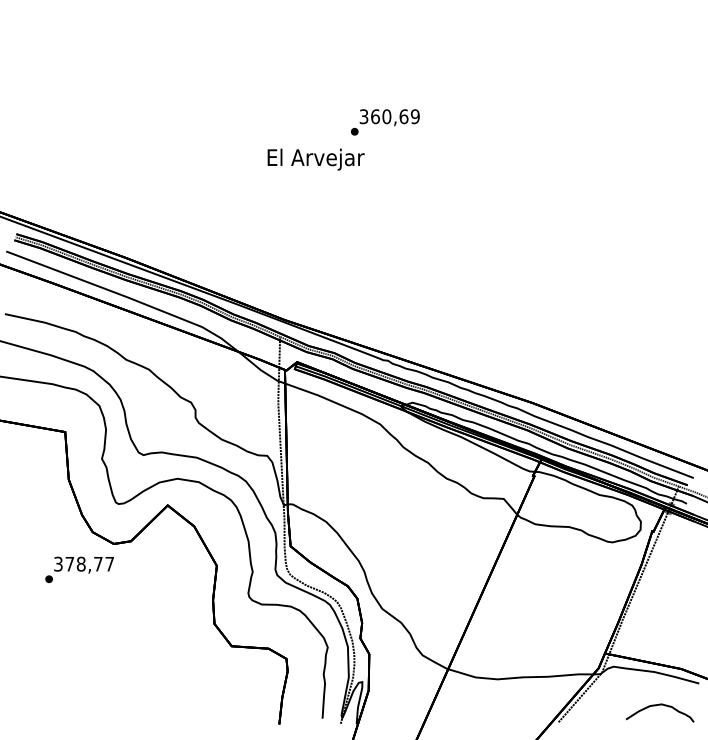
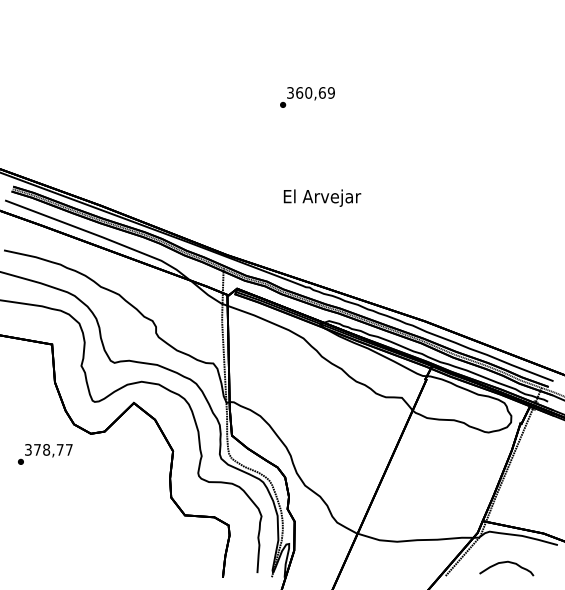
text: (315, 159) -> (321, 198), moved
text: (79, 569) -> (45, 454), moved
curve: (659, 705) -> (506, 562), moved

